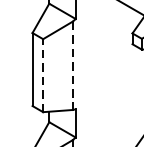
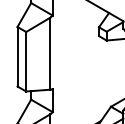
line: (72, 66) -> (50, 54), dashed -> solid
line: (43, 75) -> (26, 61), dashed -> solid

